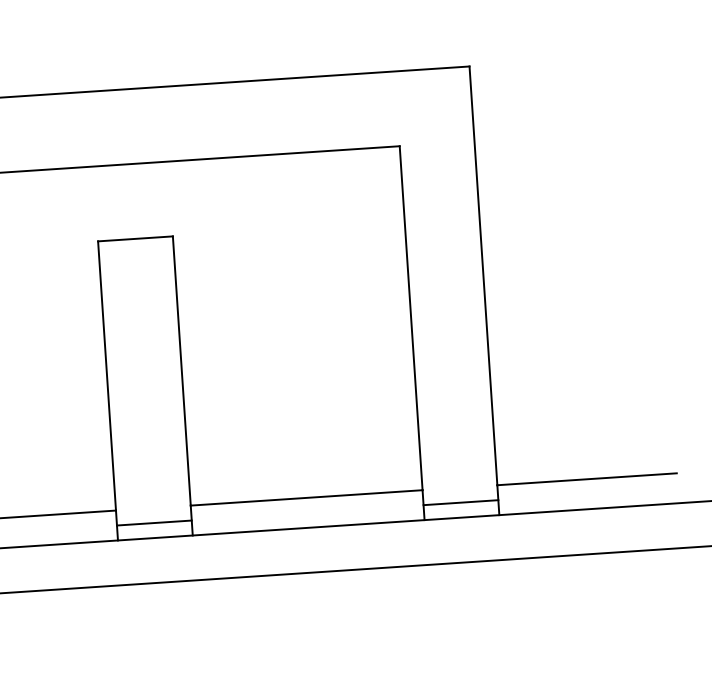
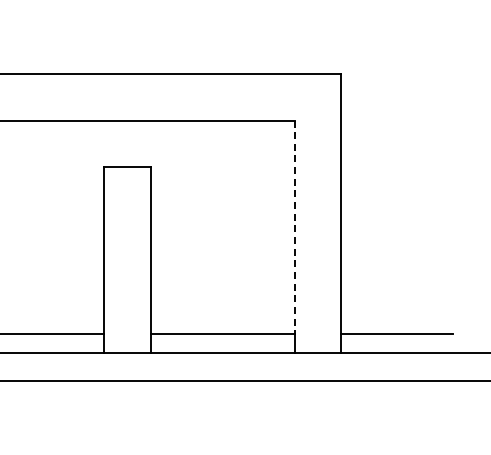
line: (410, 318) -> (294, 227), solid -> dashed
line: (459, 502) -> (317, 343), removed
line: (154, 522) -> (127, 343), removed

